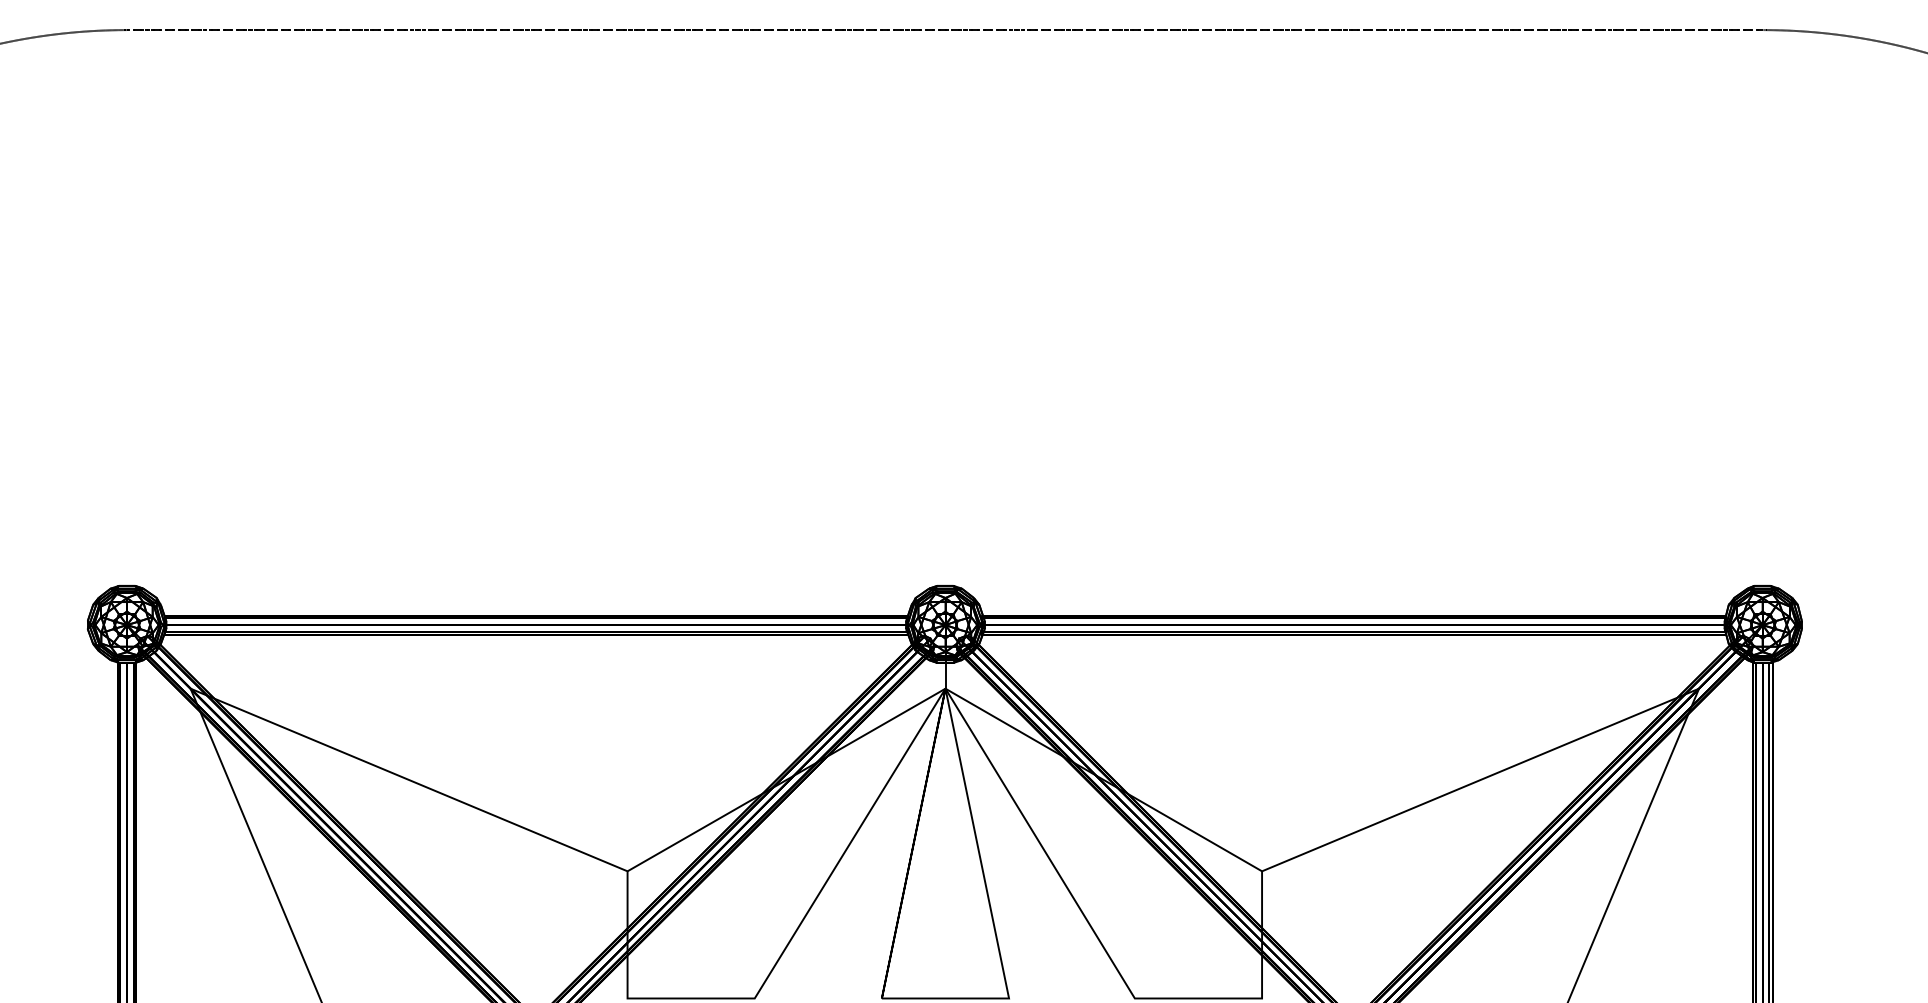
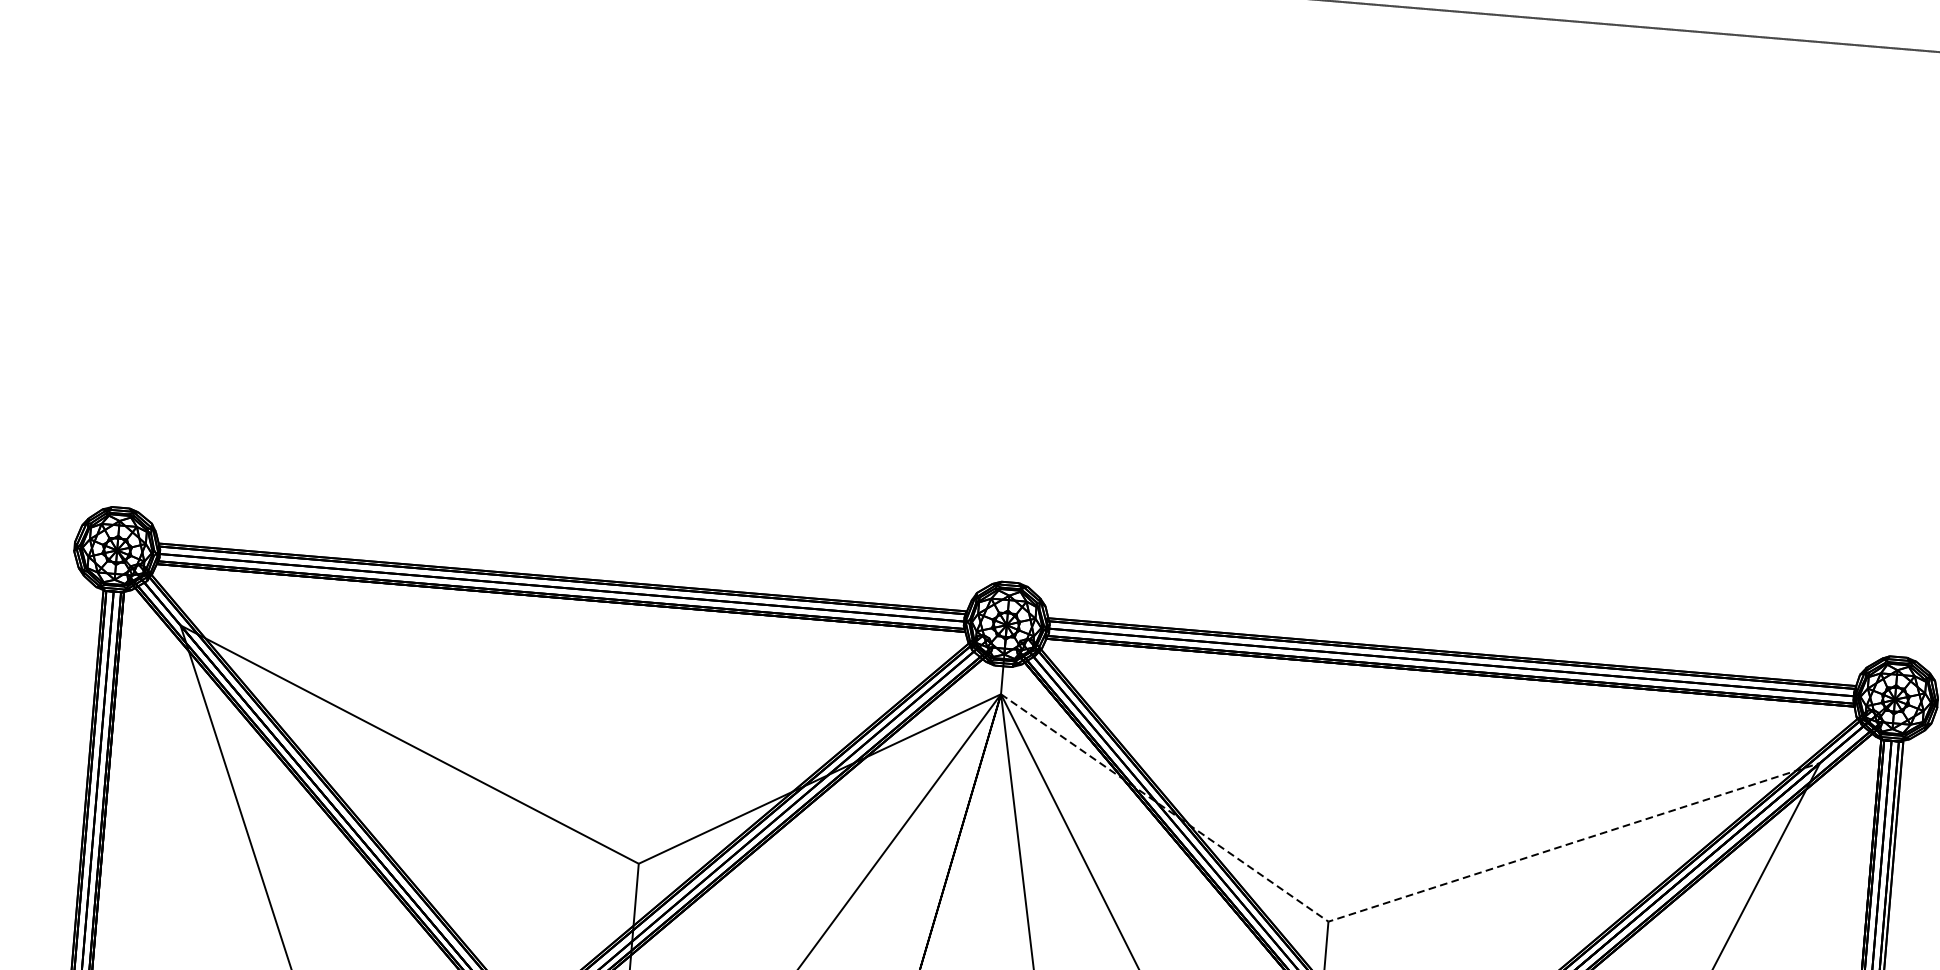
line: (1311, 850) -> (1384, 903), solid -> dashed

